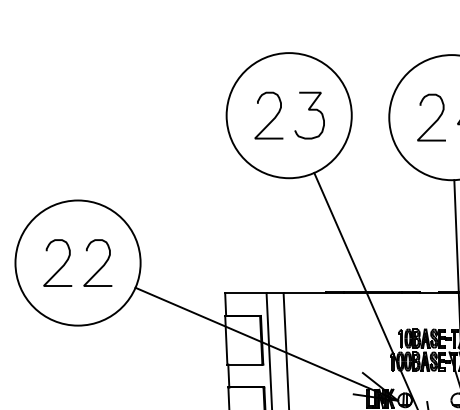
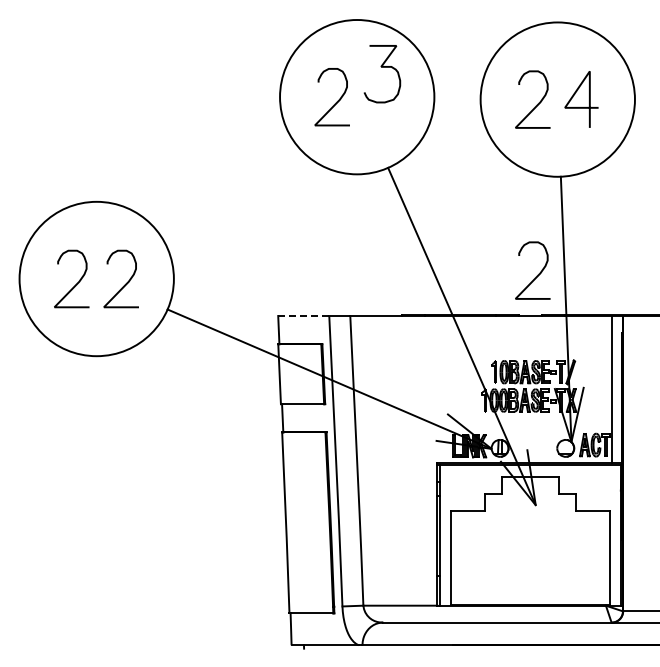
curve: (309, 110) -> (382, 67), moved
curve: (435, 259) -> (537, 274), added
line: (245, 292) -> (303, 315), solid -> dashed

